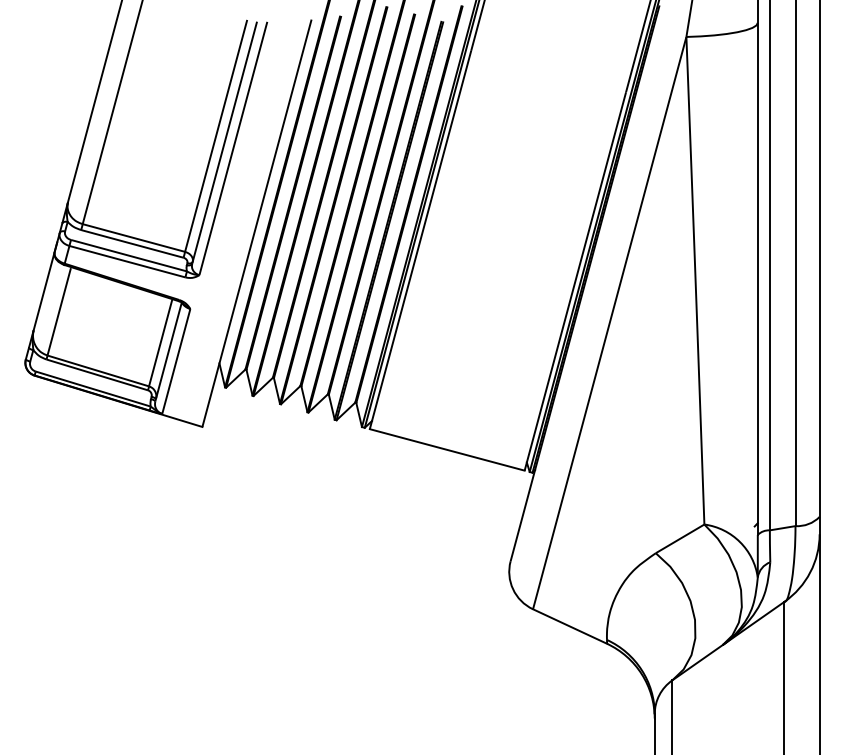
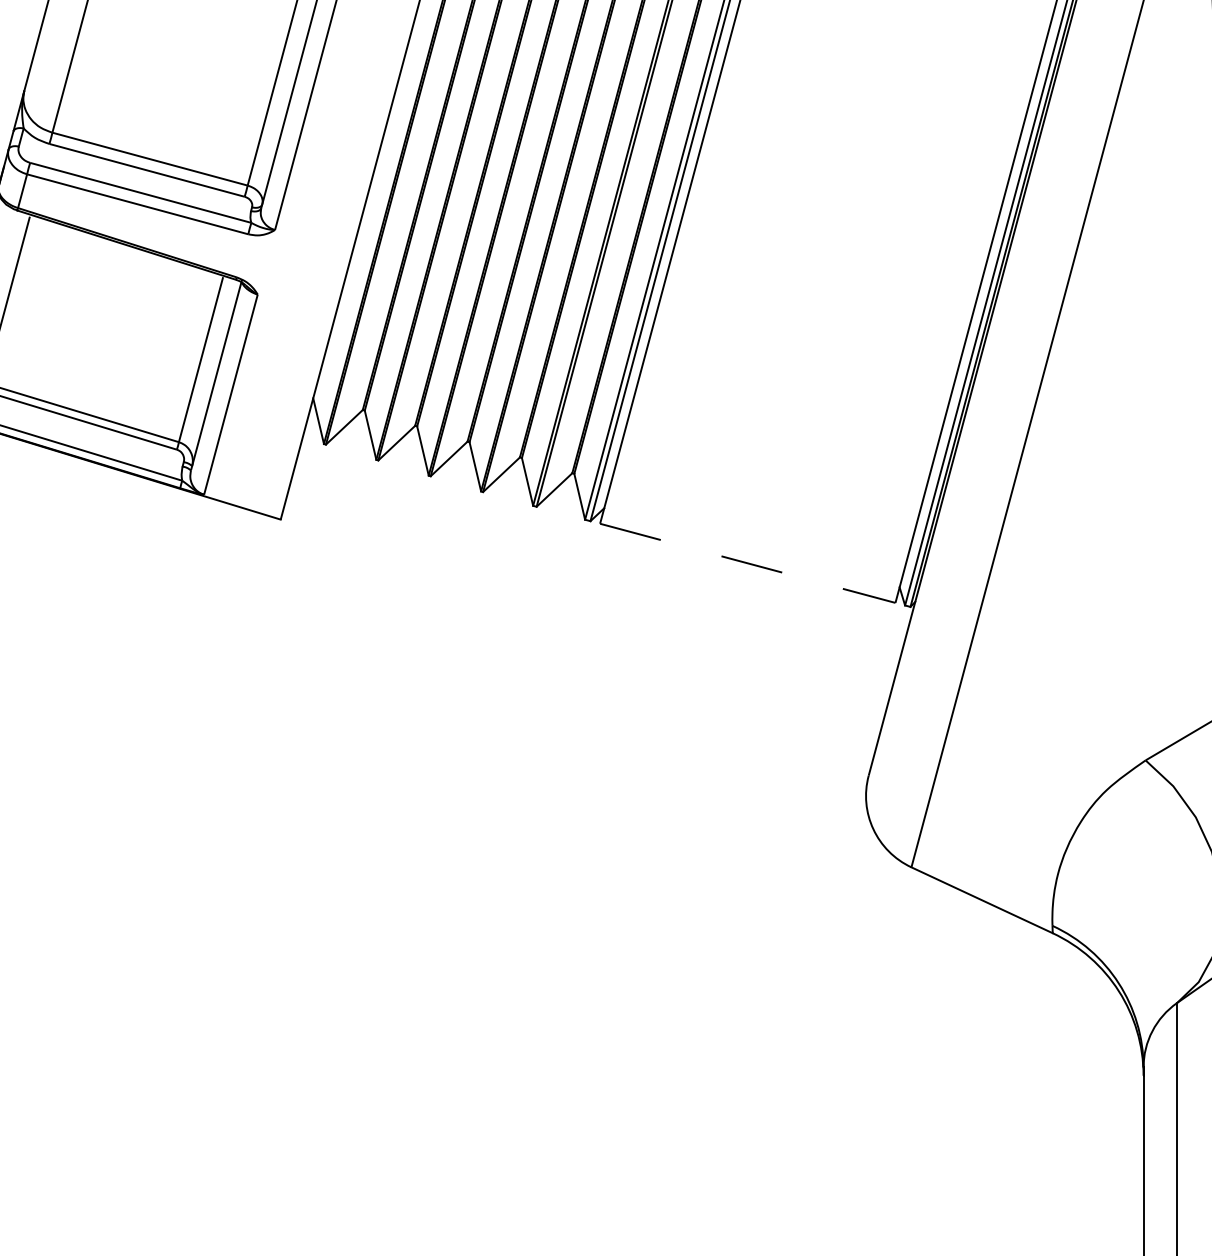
line: (447, 450) -> (748, 564), solid -> dashed

